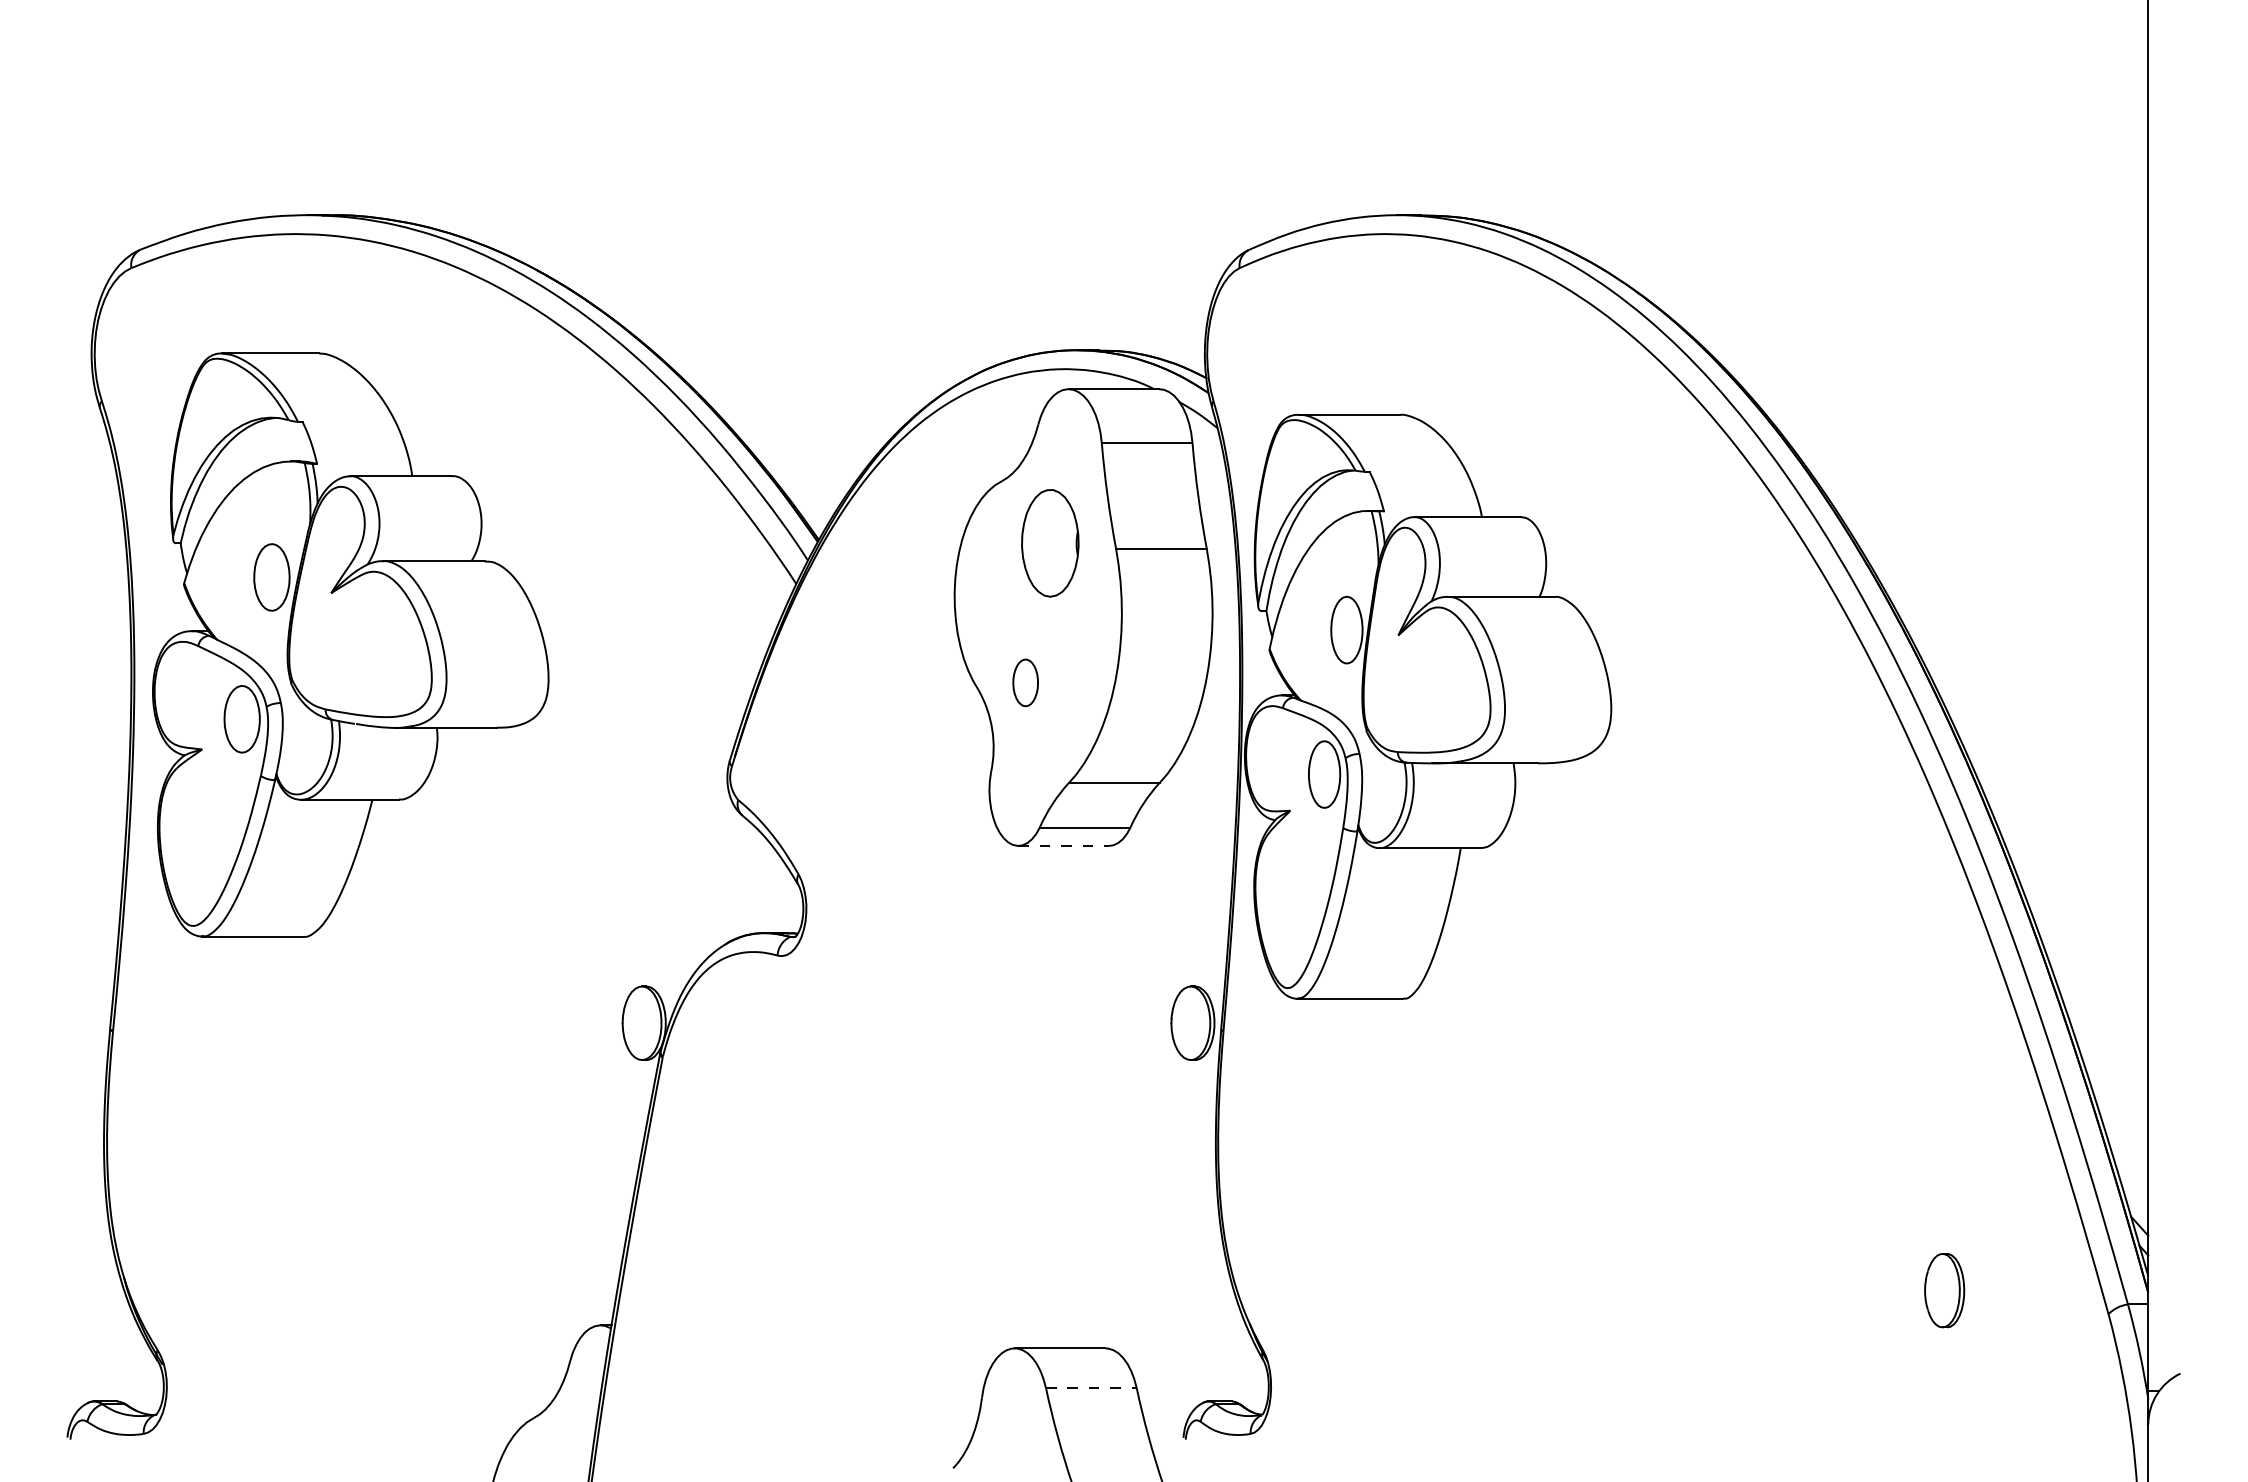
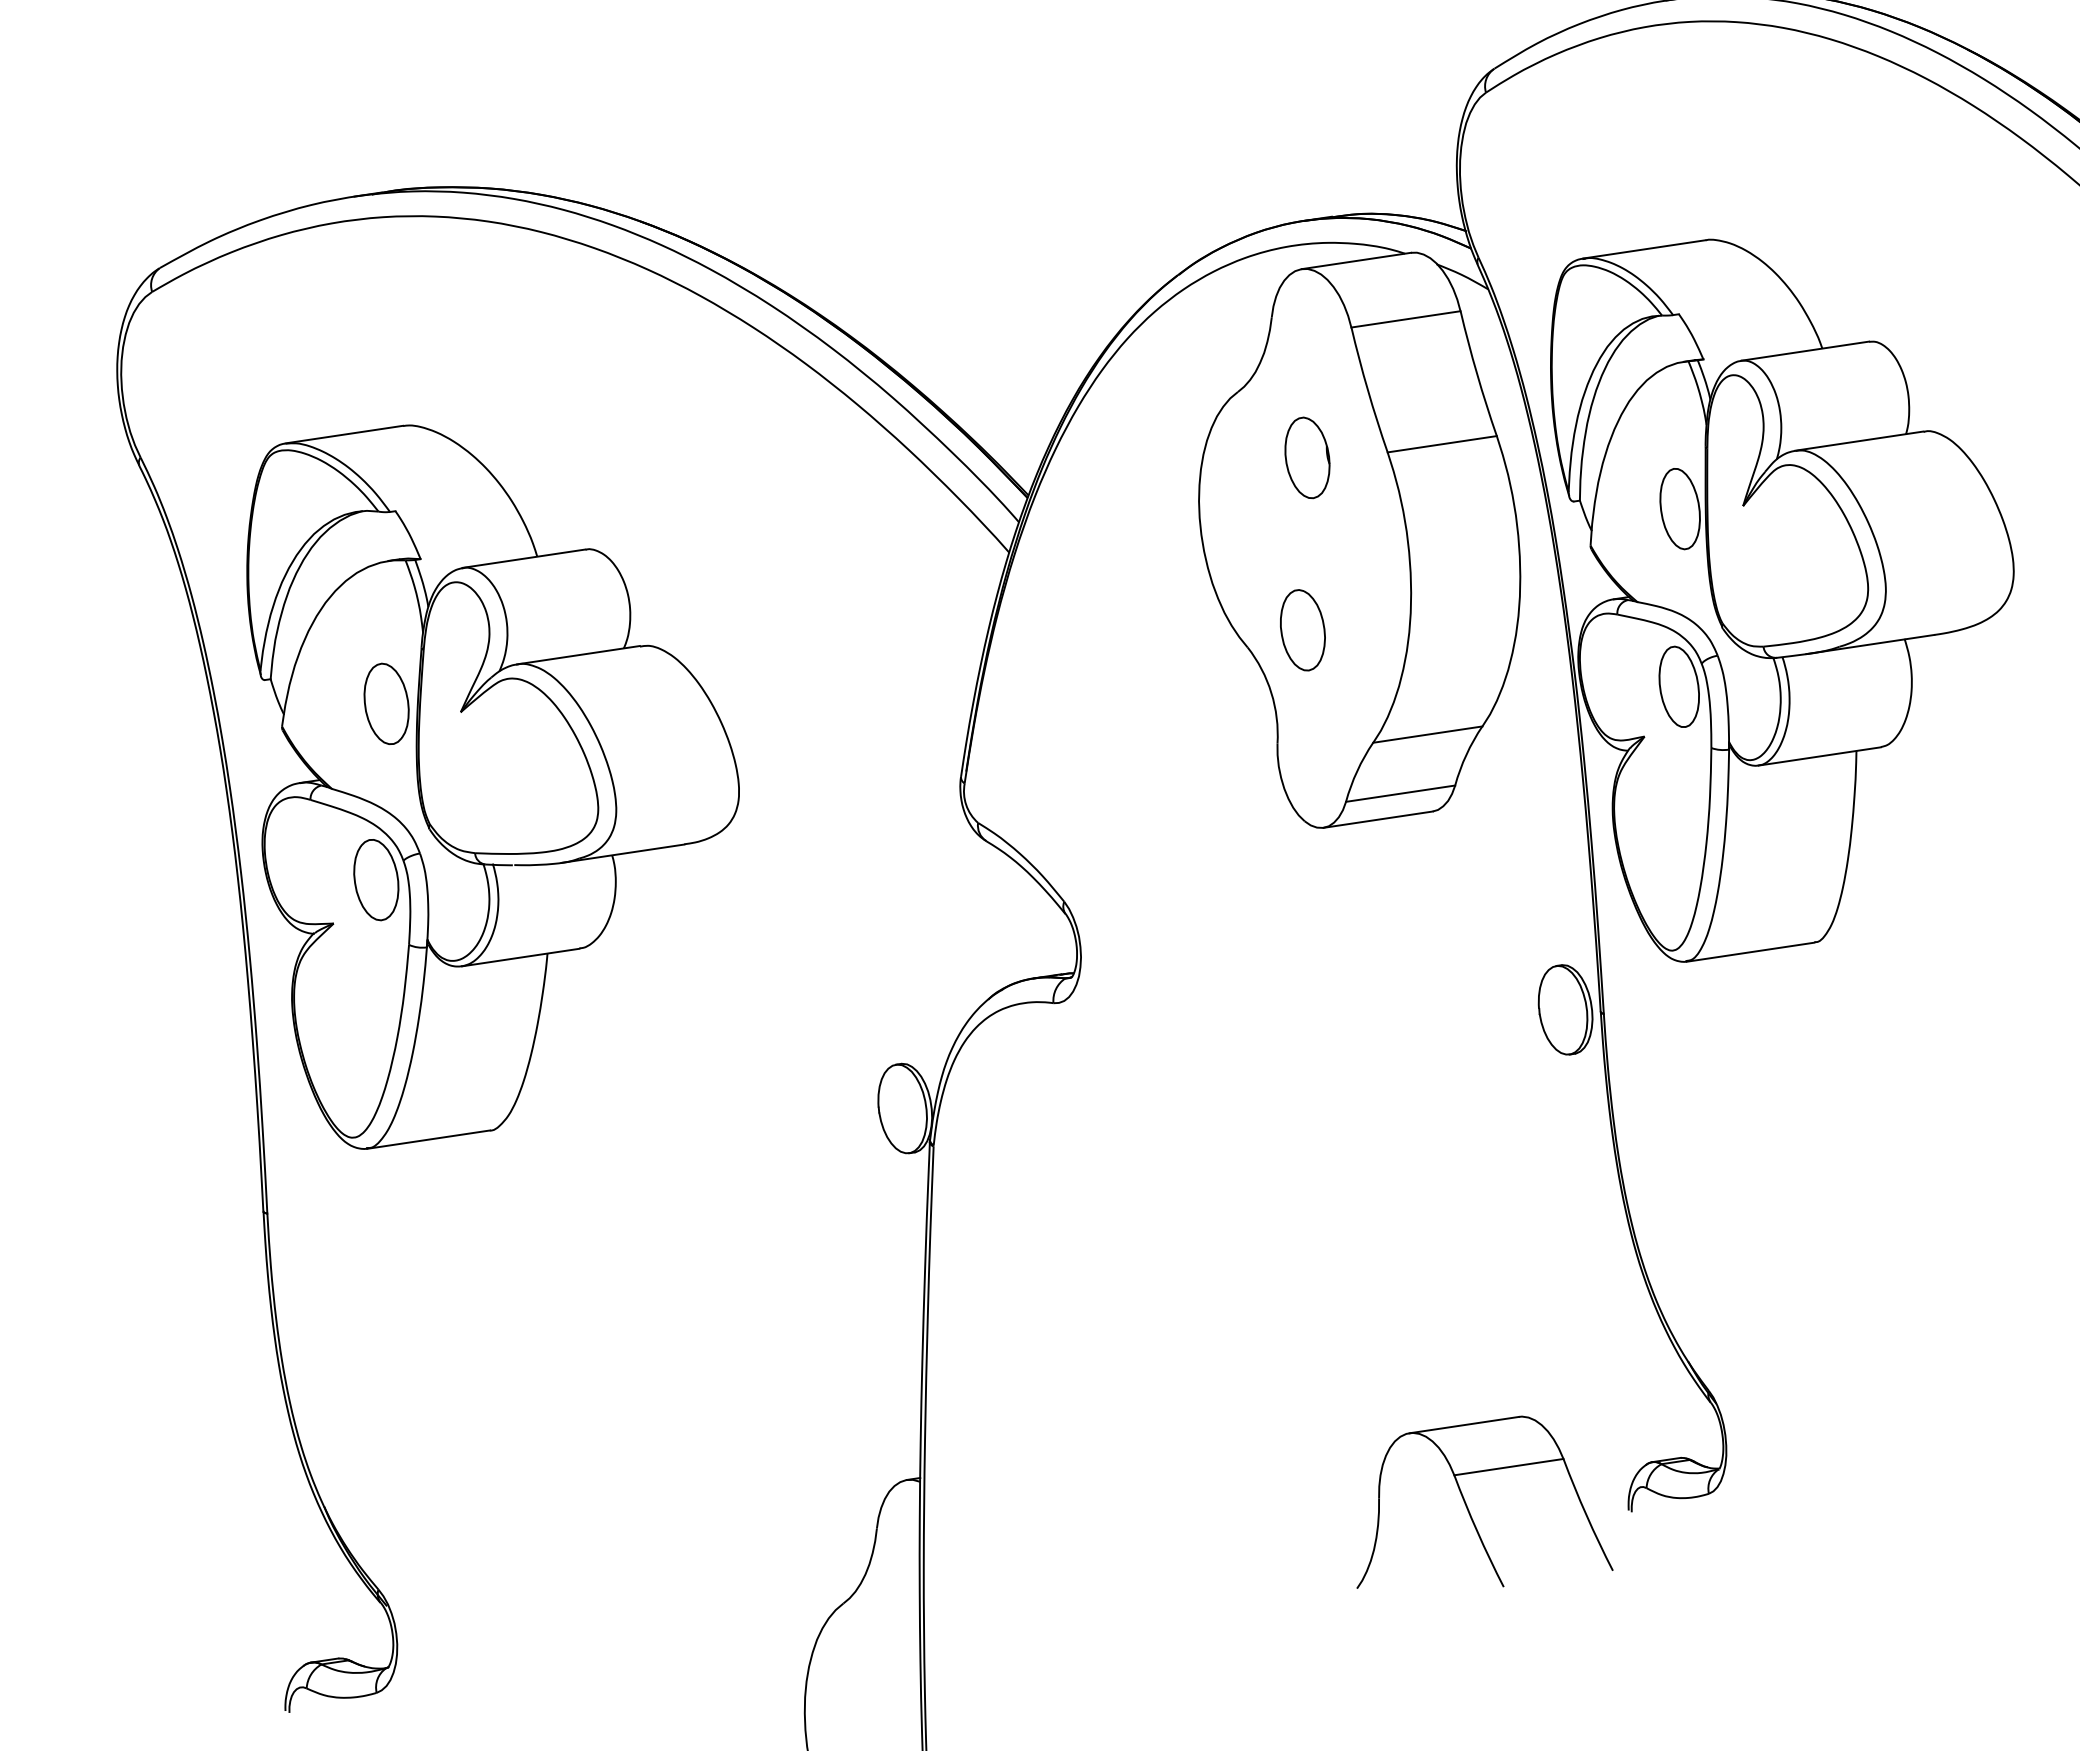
part: (1049, 543) -> (1306, 458), size x0.62
part: (350, 644) -> (493, 770), moved
part: (1025, 682) -> (1302, 629), size x1.43
line: (1064, 845) -> (1379, 819), dashed -> solid
line: (1091, 1388) -> (1509, 1467), dashed -> solid

